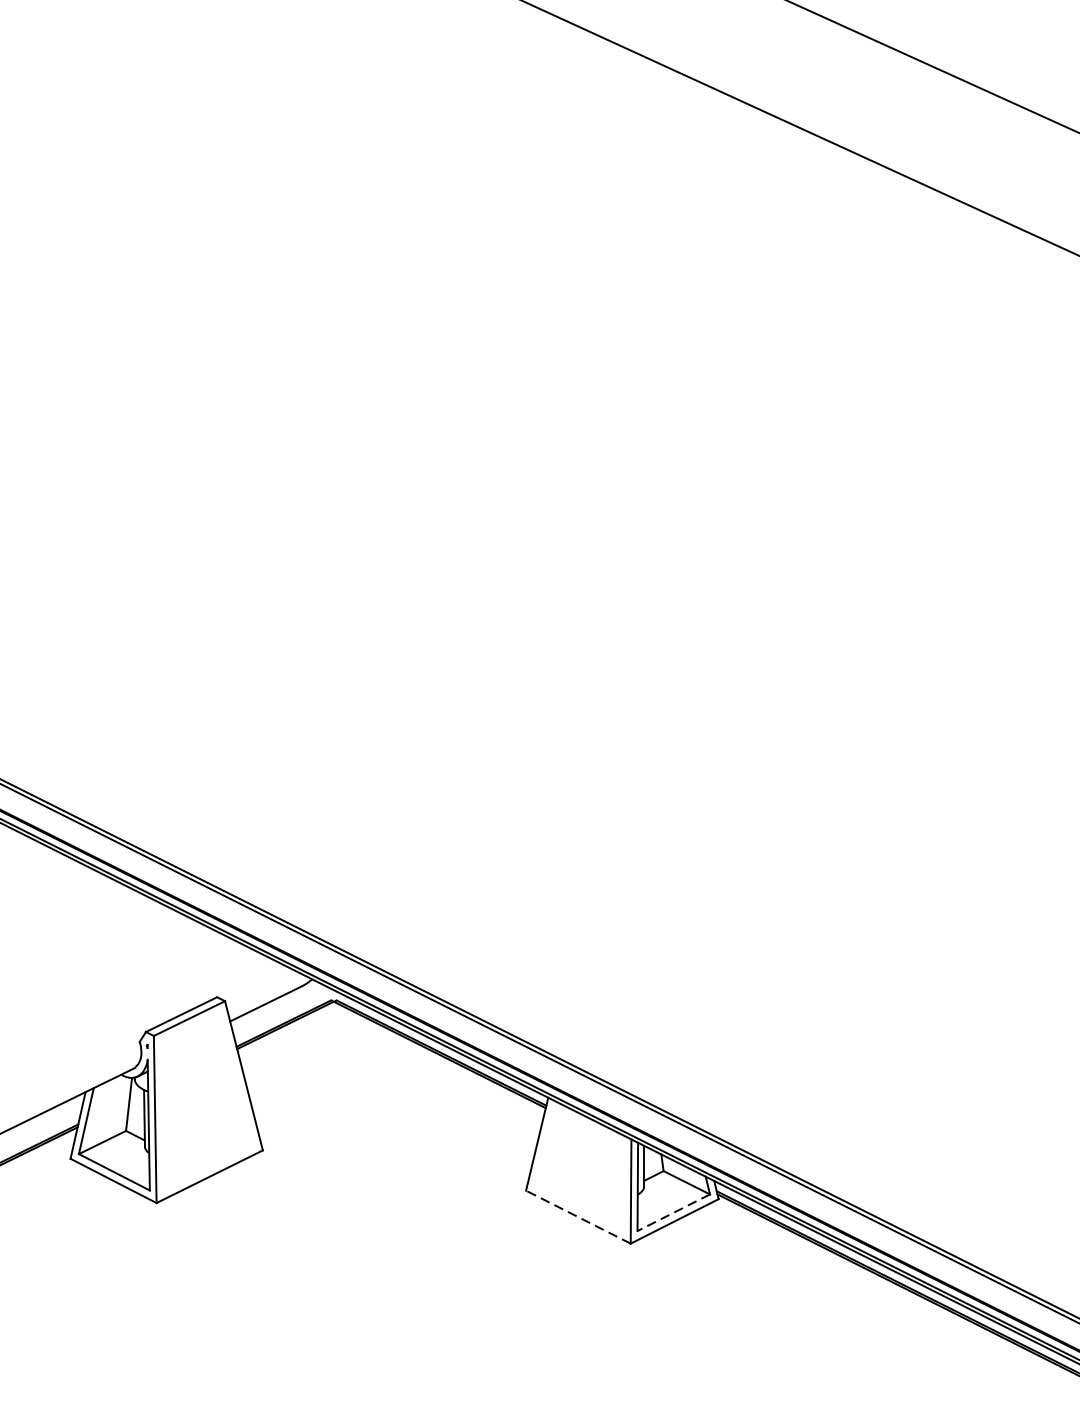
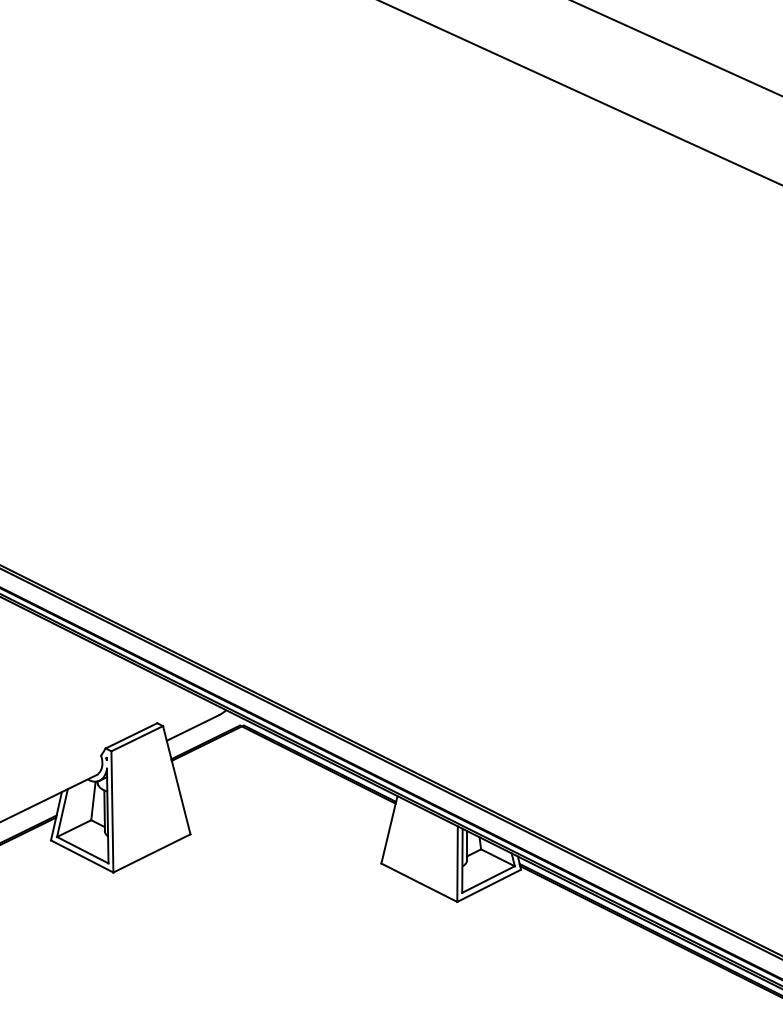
line: (673, 1212) -> (488, 879), dashed -> solid
line: (578, 1216) -> (419, 882), dashed -> solid

